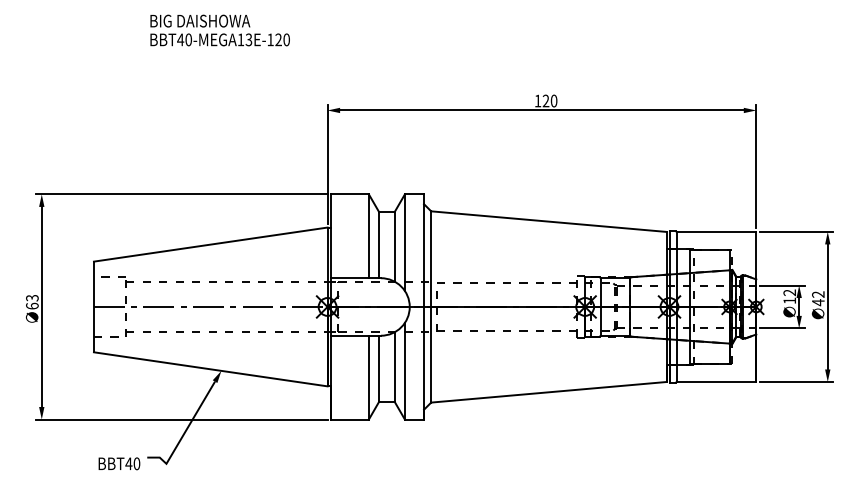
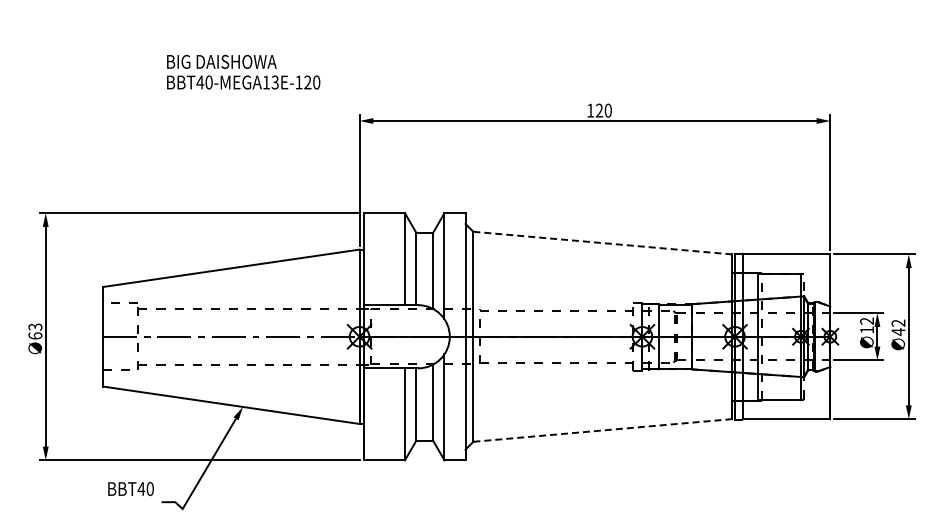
text: (220, 29) -> (243, 71), moved
line: (548, 222) -> (602, 243), solid -> dashed
line: (548, 392) -> (602, 430), solid -> dashed
text: (118, 464) -> (130, 489), moved

